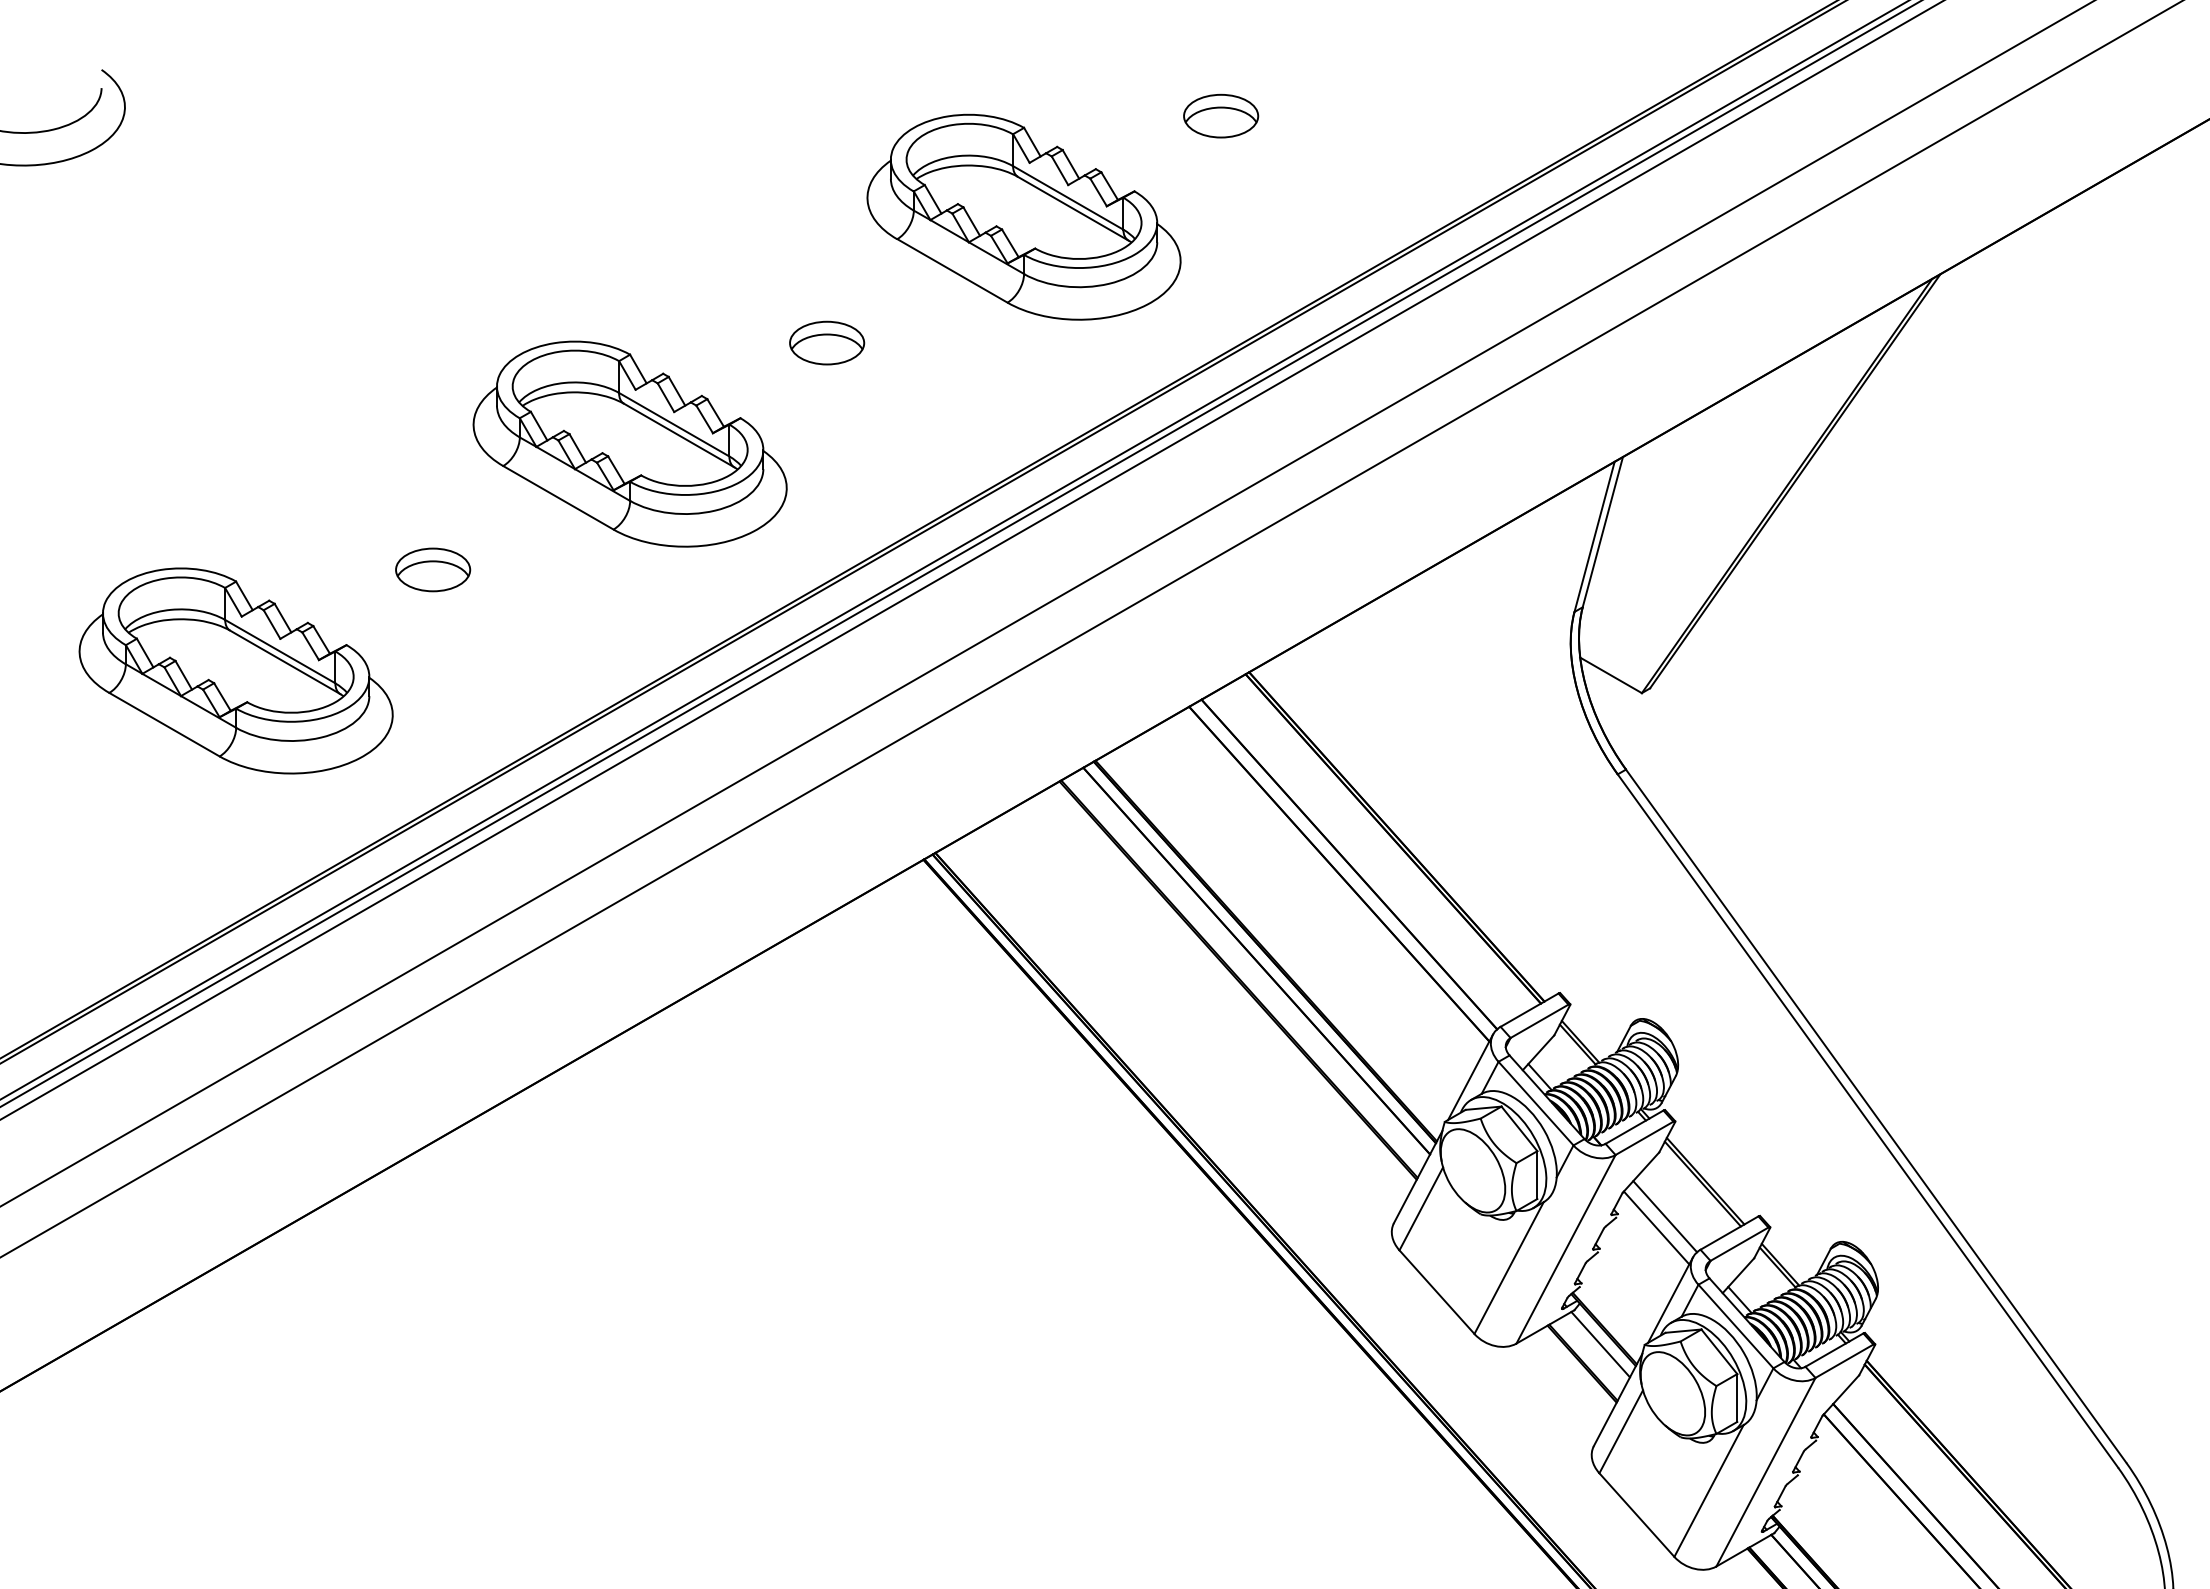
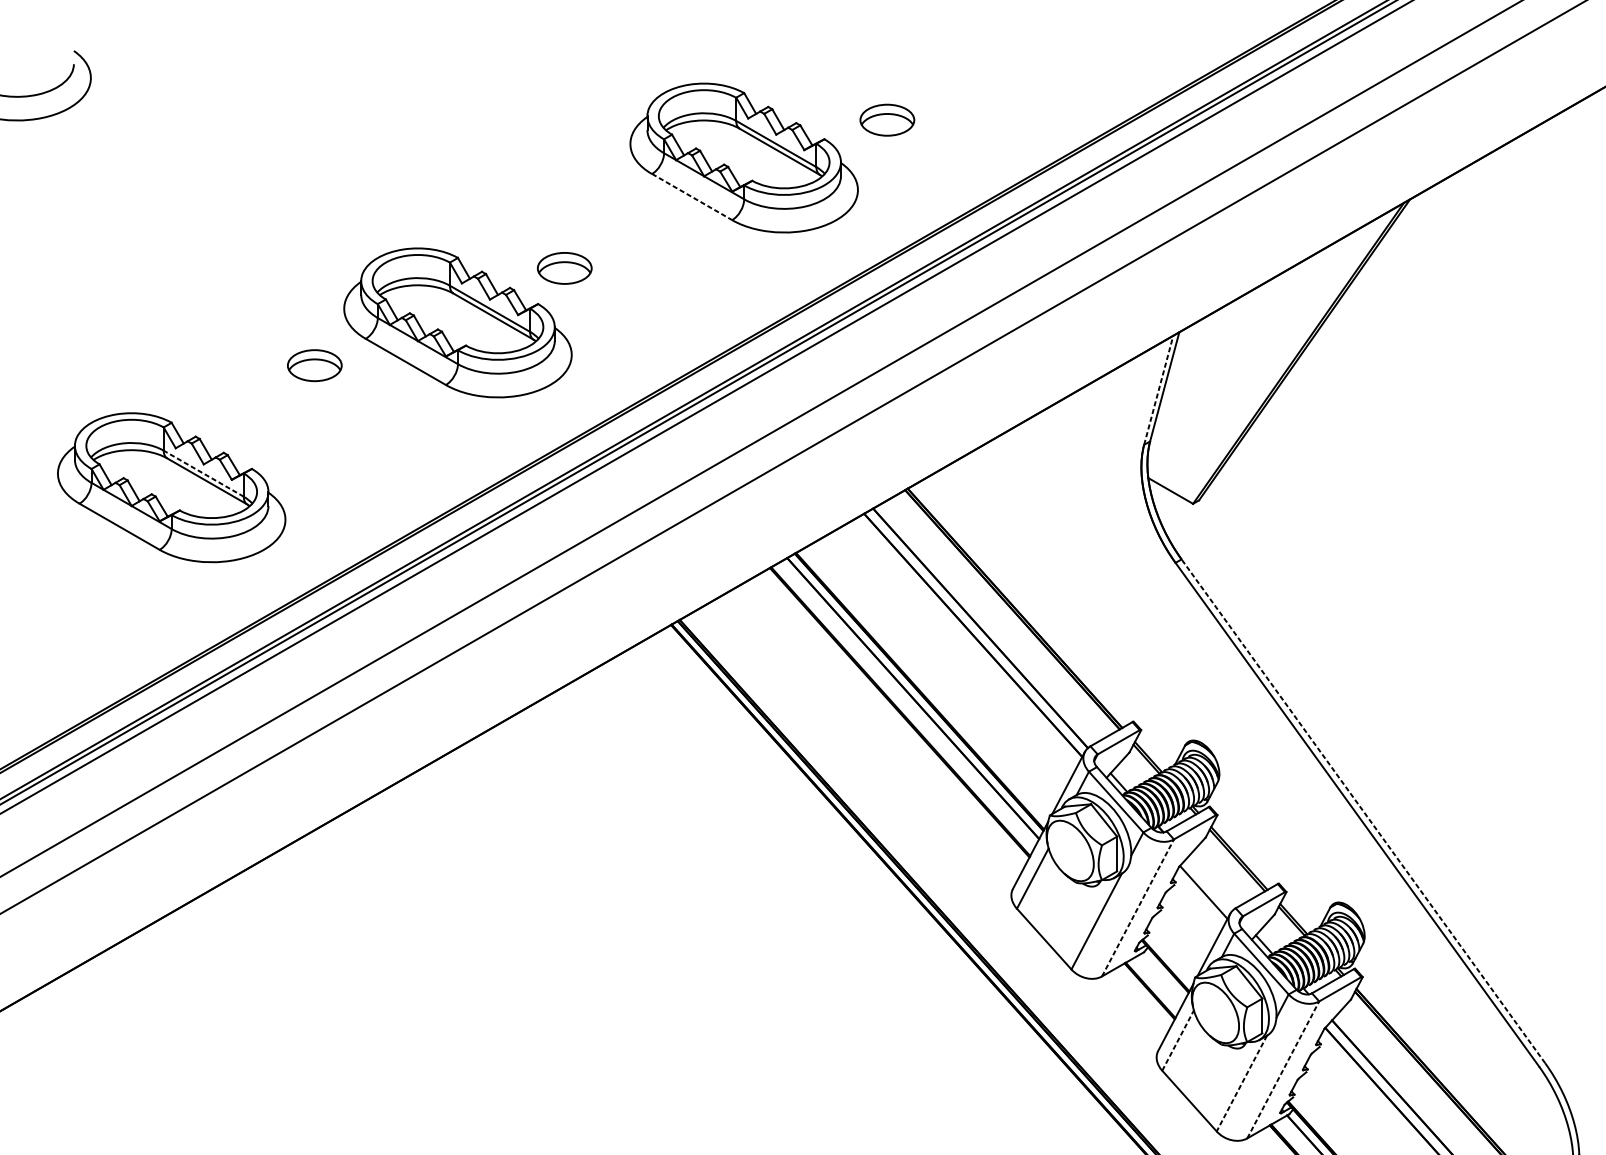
part: (1221, 115) -> (887, 119), moved
line: (952, 270) -> (692, 196), solid -> dashed
part: (827, 342) -> (565, 267), moved
line: (1594, 536) -> (1158, 390), solid -> dashed
part: (433, 569) -> (315, 365), moved
line: (280, 651) -> (203, 473), solid -> dashed
line: (1876, 1116) -> (1363, 811), solid -> dashed
line: (1665, 1216) -> (1210, 884), removed
line: (1566, 1248) -> (1138, 907), solid -> dashed
line: (1600, 1344) -> (1163, 977), removed
line: (1621, 1431) -> (1178, 1040), solid -> dashed
line: (1766, 1471) -> (1283, 1069), solid -> dashed
line: (1708, 1491) -> (1241, 1083), solid -> dashed

